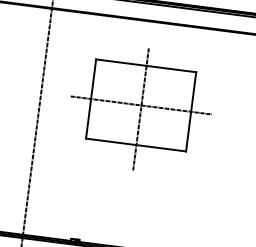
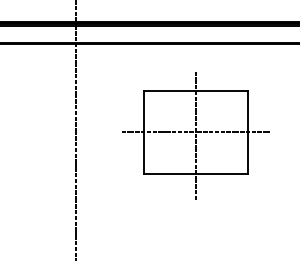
part: (140, 108) -> (195, 135), moved

